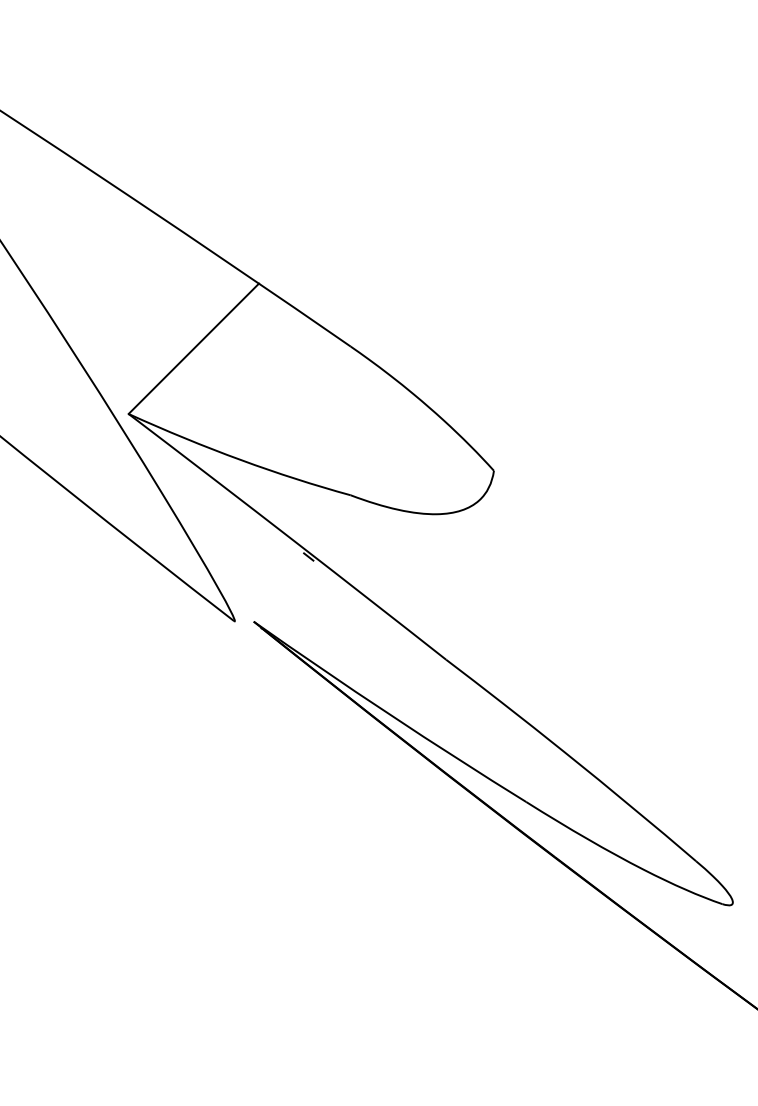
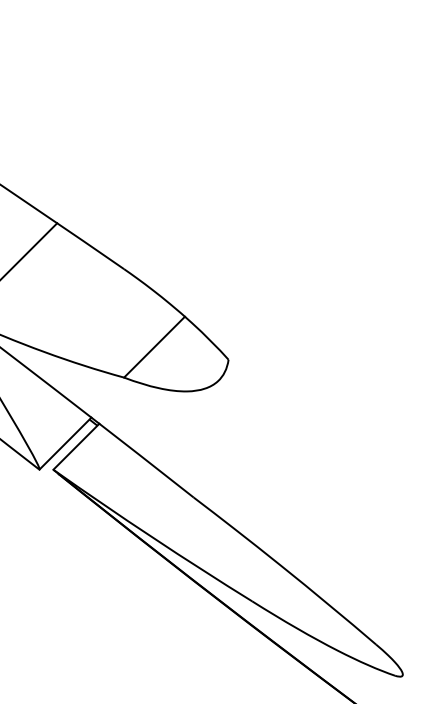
line: (392, 453) -> (154, 347), added
line: (269, 585) -> (64, 443), added
line: (284, 589) -> (75, 446), added

